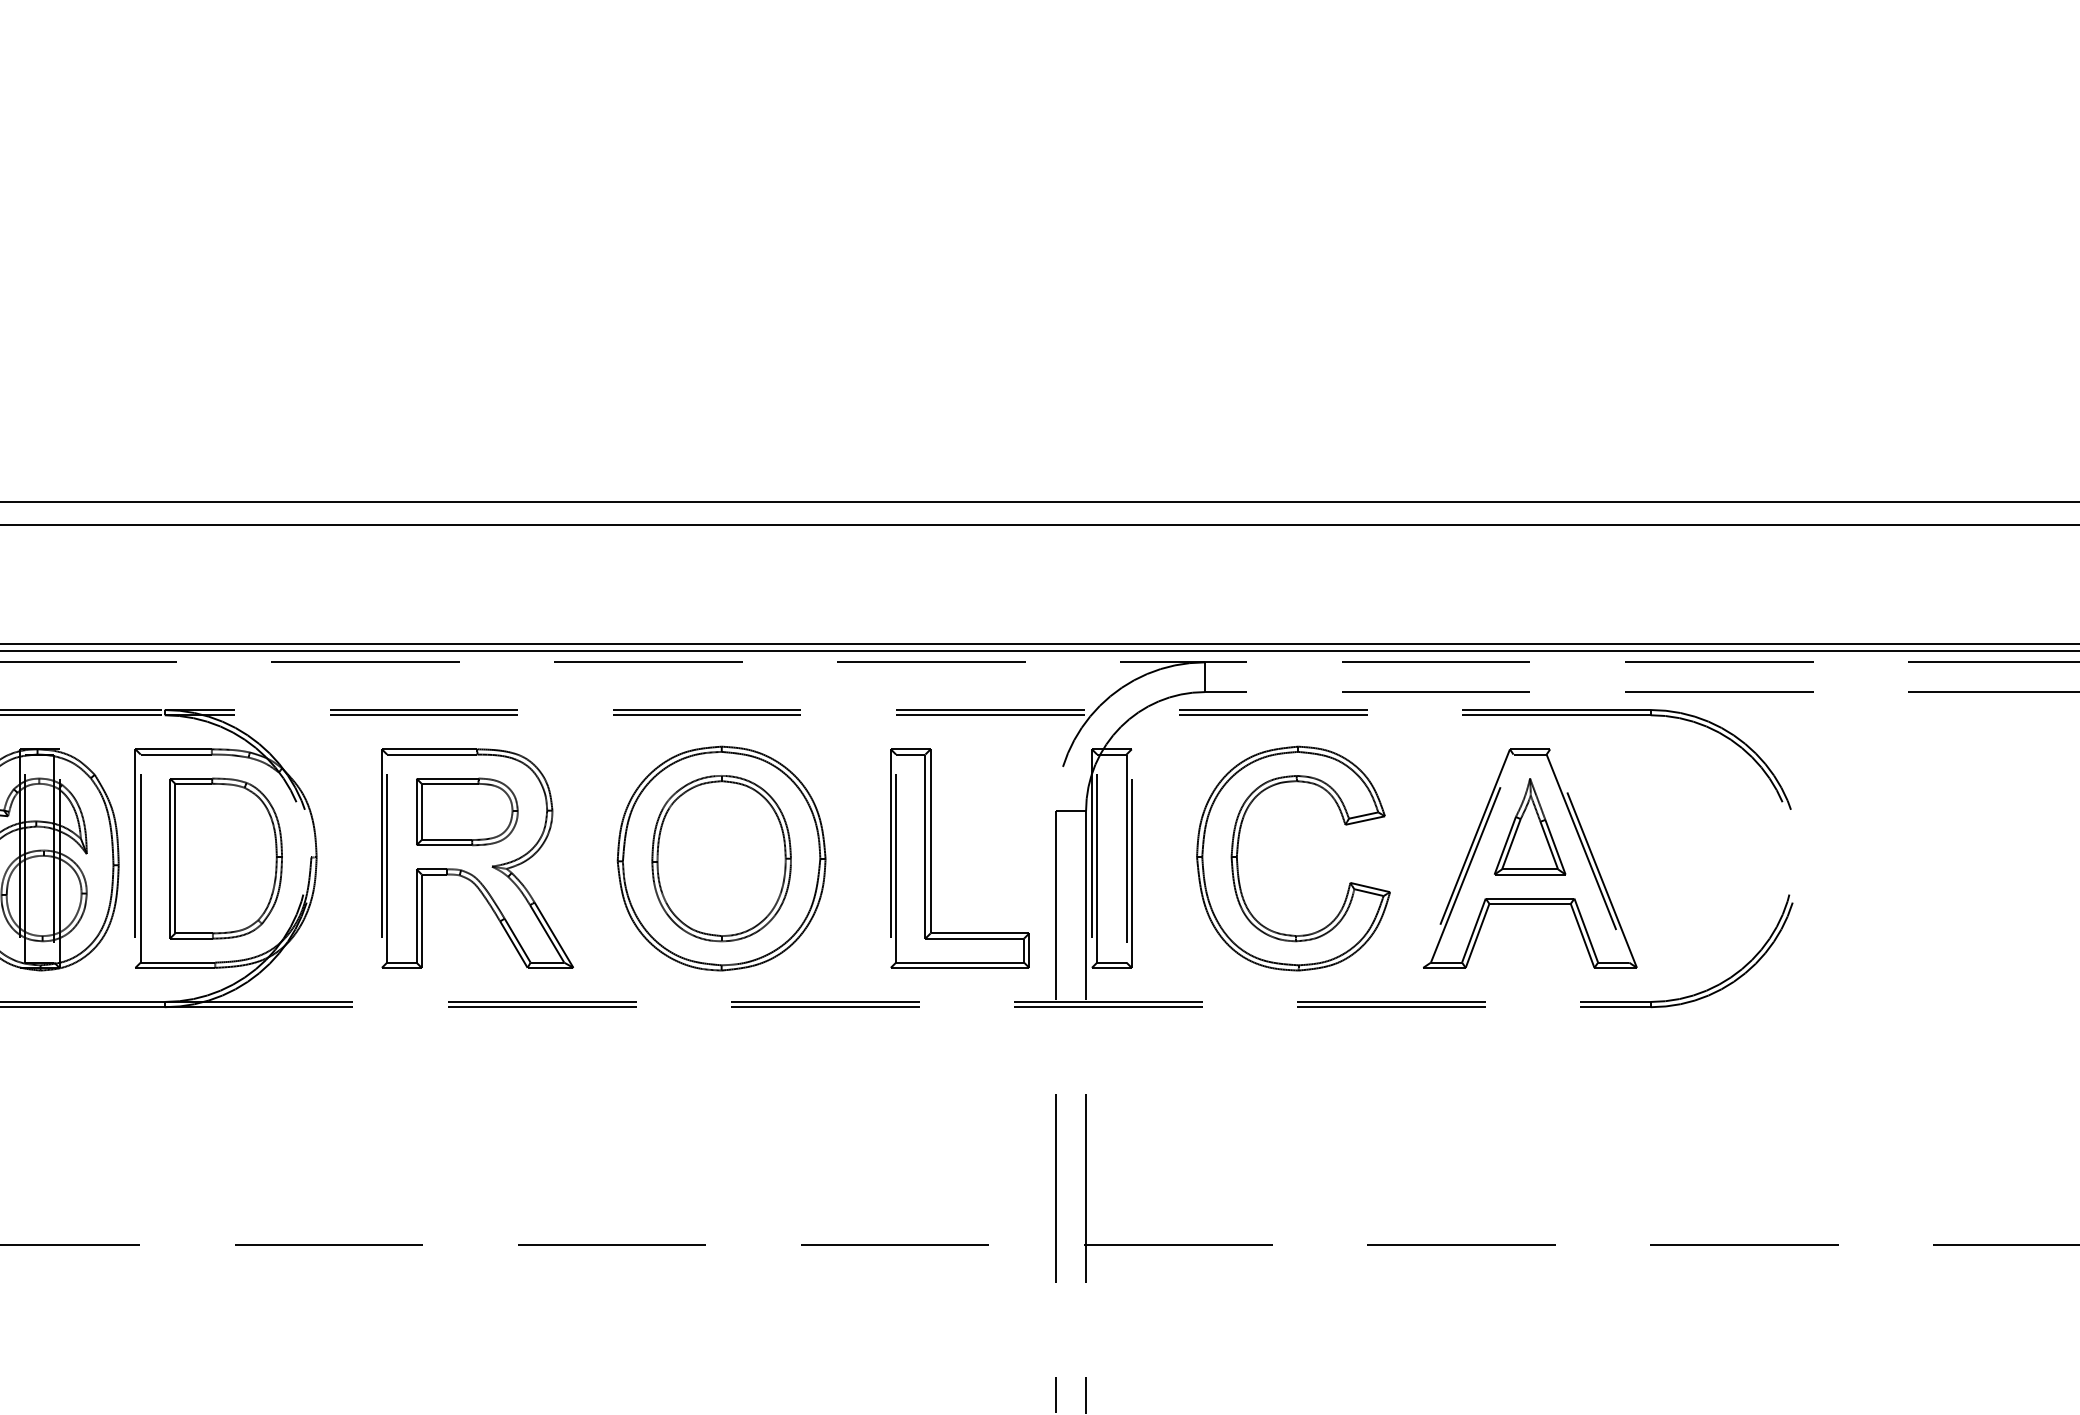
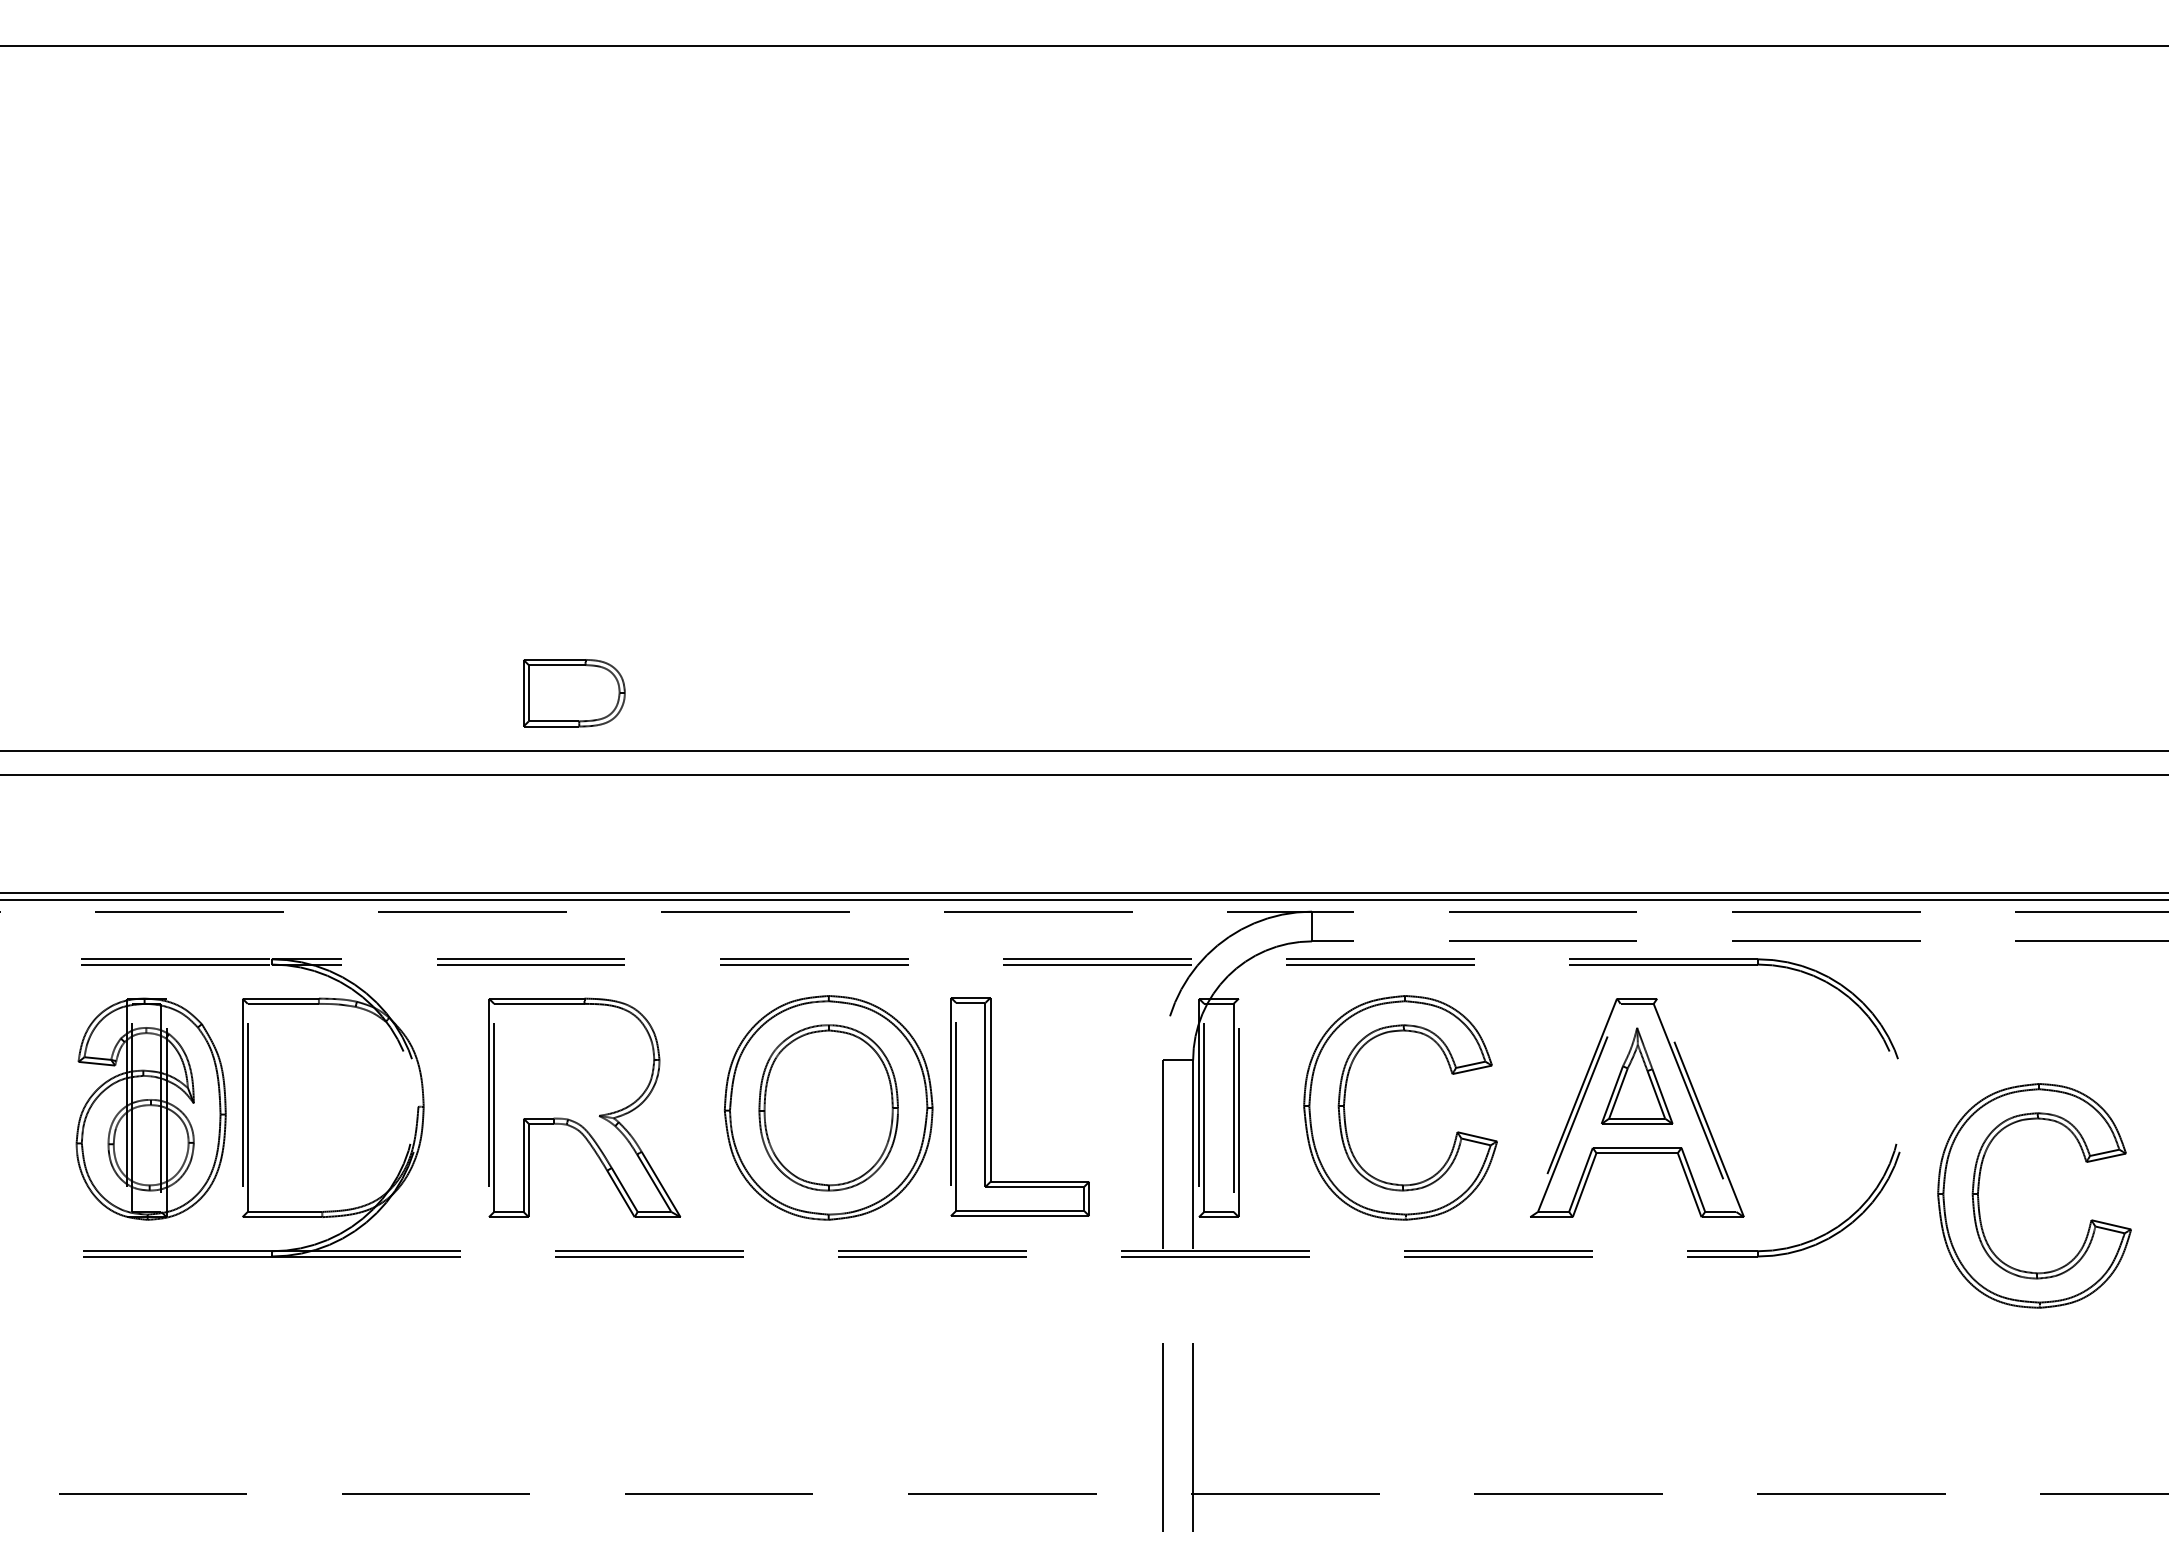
part: (467, 812) -> (574, 693), moved
part: (225, 858) -> (332, 1107), removed
part: (931, 858) -> (991, 1106), moved
part: (1872, 949) -> (1979, 1198), added

